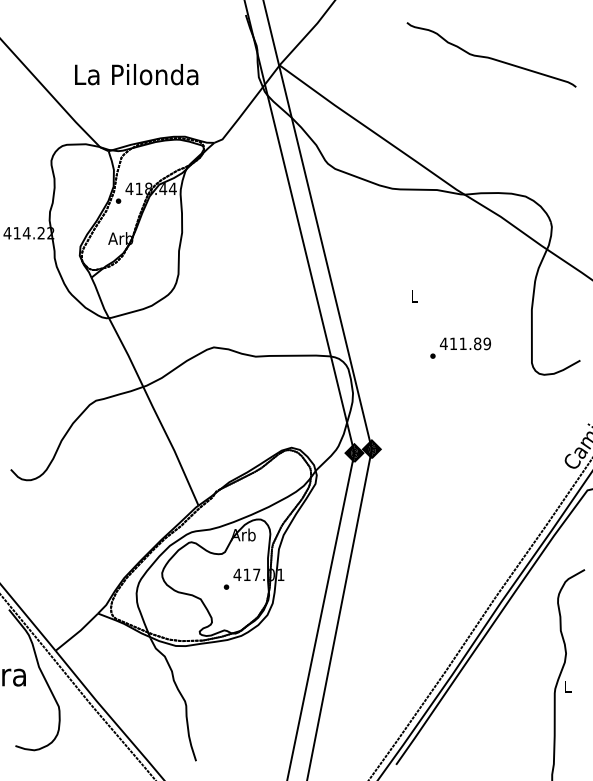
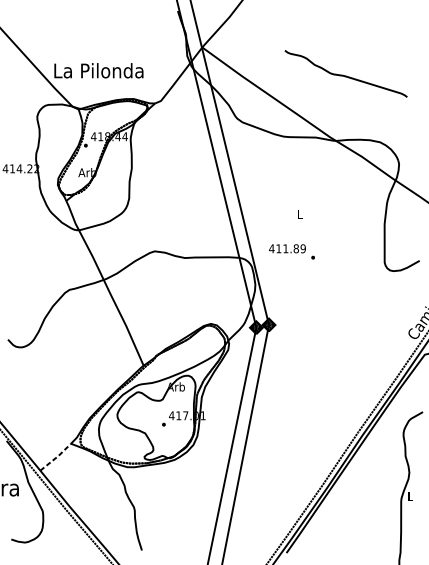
curve: (491, 57) -> (346, 75), moved
text: (136, 74) -> (98, 70), moved
text: (464, 343) -> (286, 248), moved
line: (79, 631) -> (57, 456), solid -> dashed

